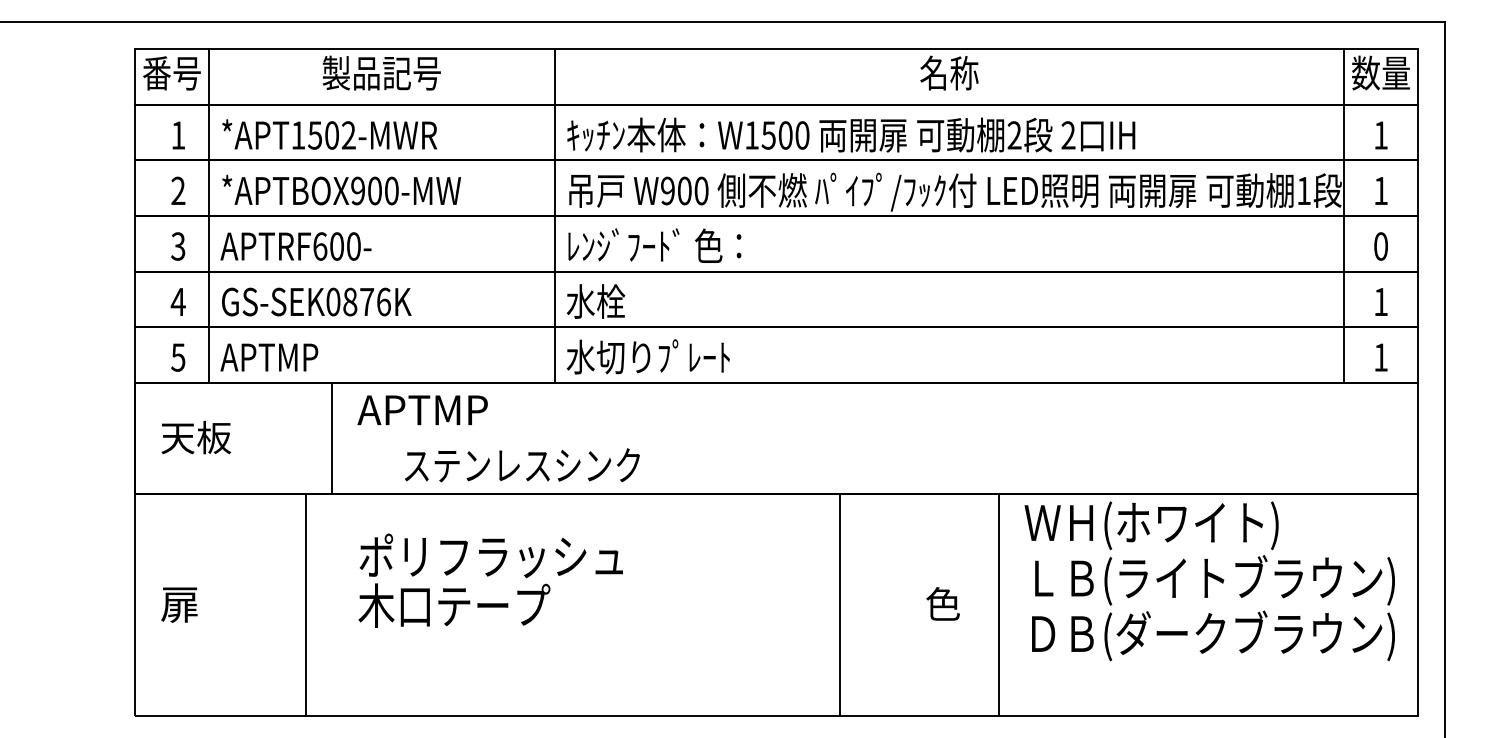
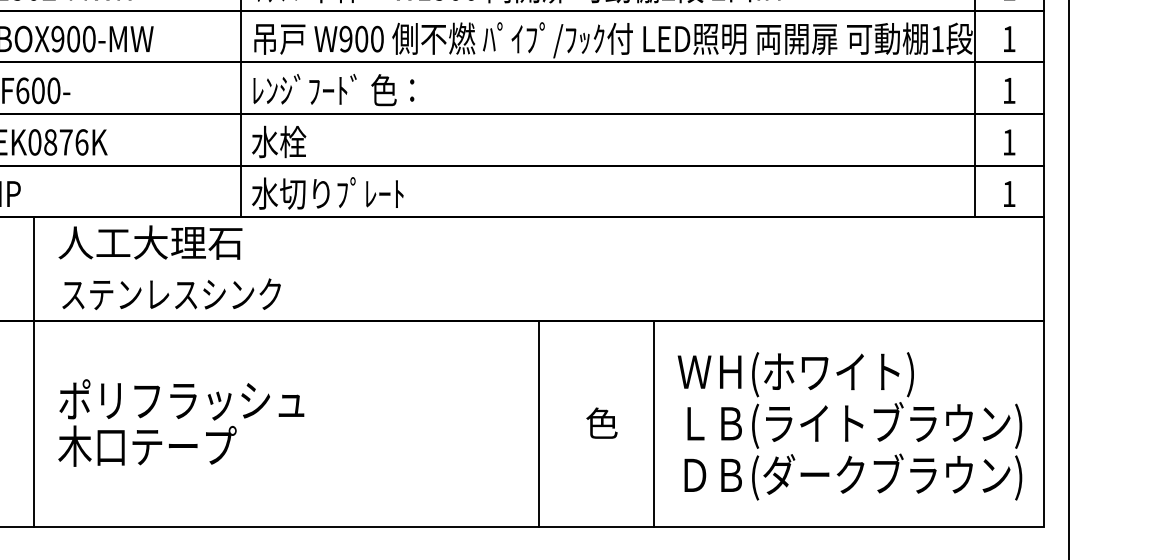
text: (1380, 246) -> (1008, 90), 0 -> 1
text: (456, 409) -> (149, 242), APTMP -> 人工大理石
text: (522, 465) -> (171, 294), moved
text: (490, 580) -> (181, 422), moved
text: (1209, 581) -> (849, 426), moved
line: (306, 604) -> (34, 423), moved
line: (840, 604) -> (539, 423), moved

